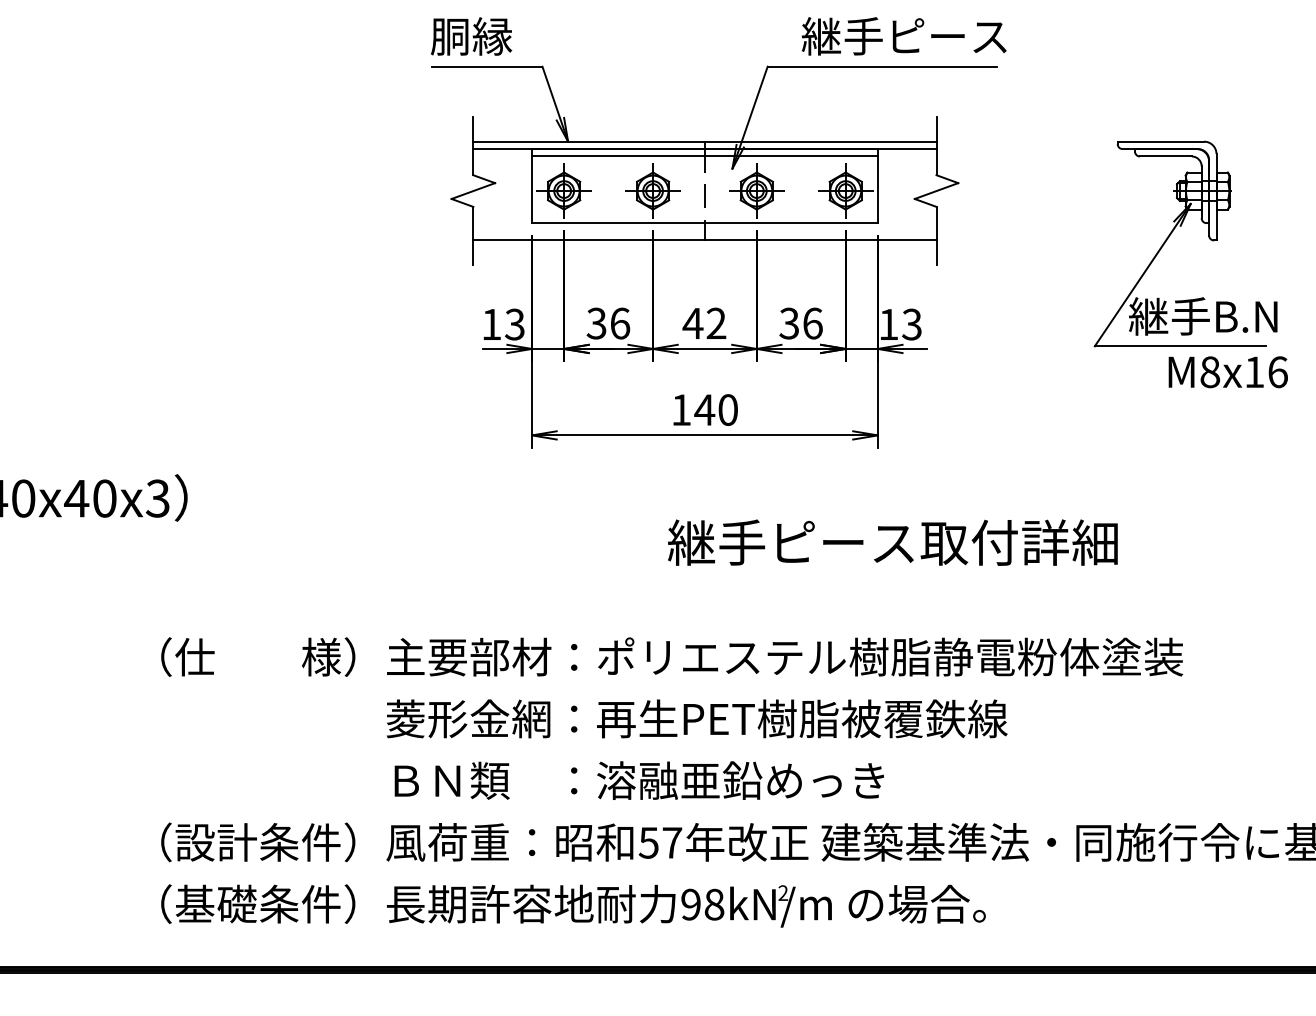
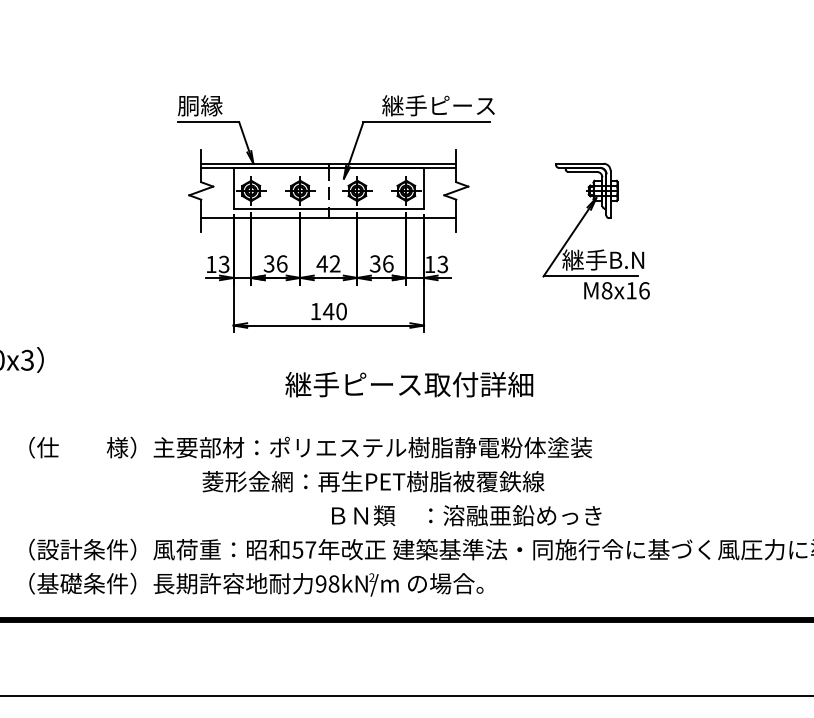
line: (704, 155) -> (328, 171), removed
text: (893, 542) -> (409, 384), moved
text: (697, 718) -> (373, 481), moved
text: (639, 780) -> (466, 515), moved

